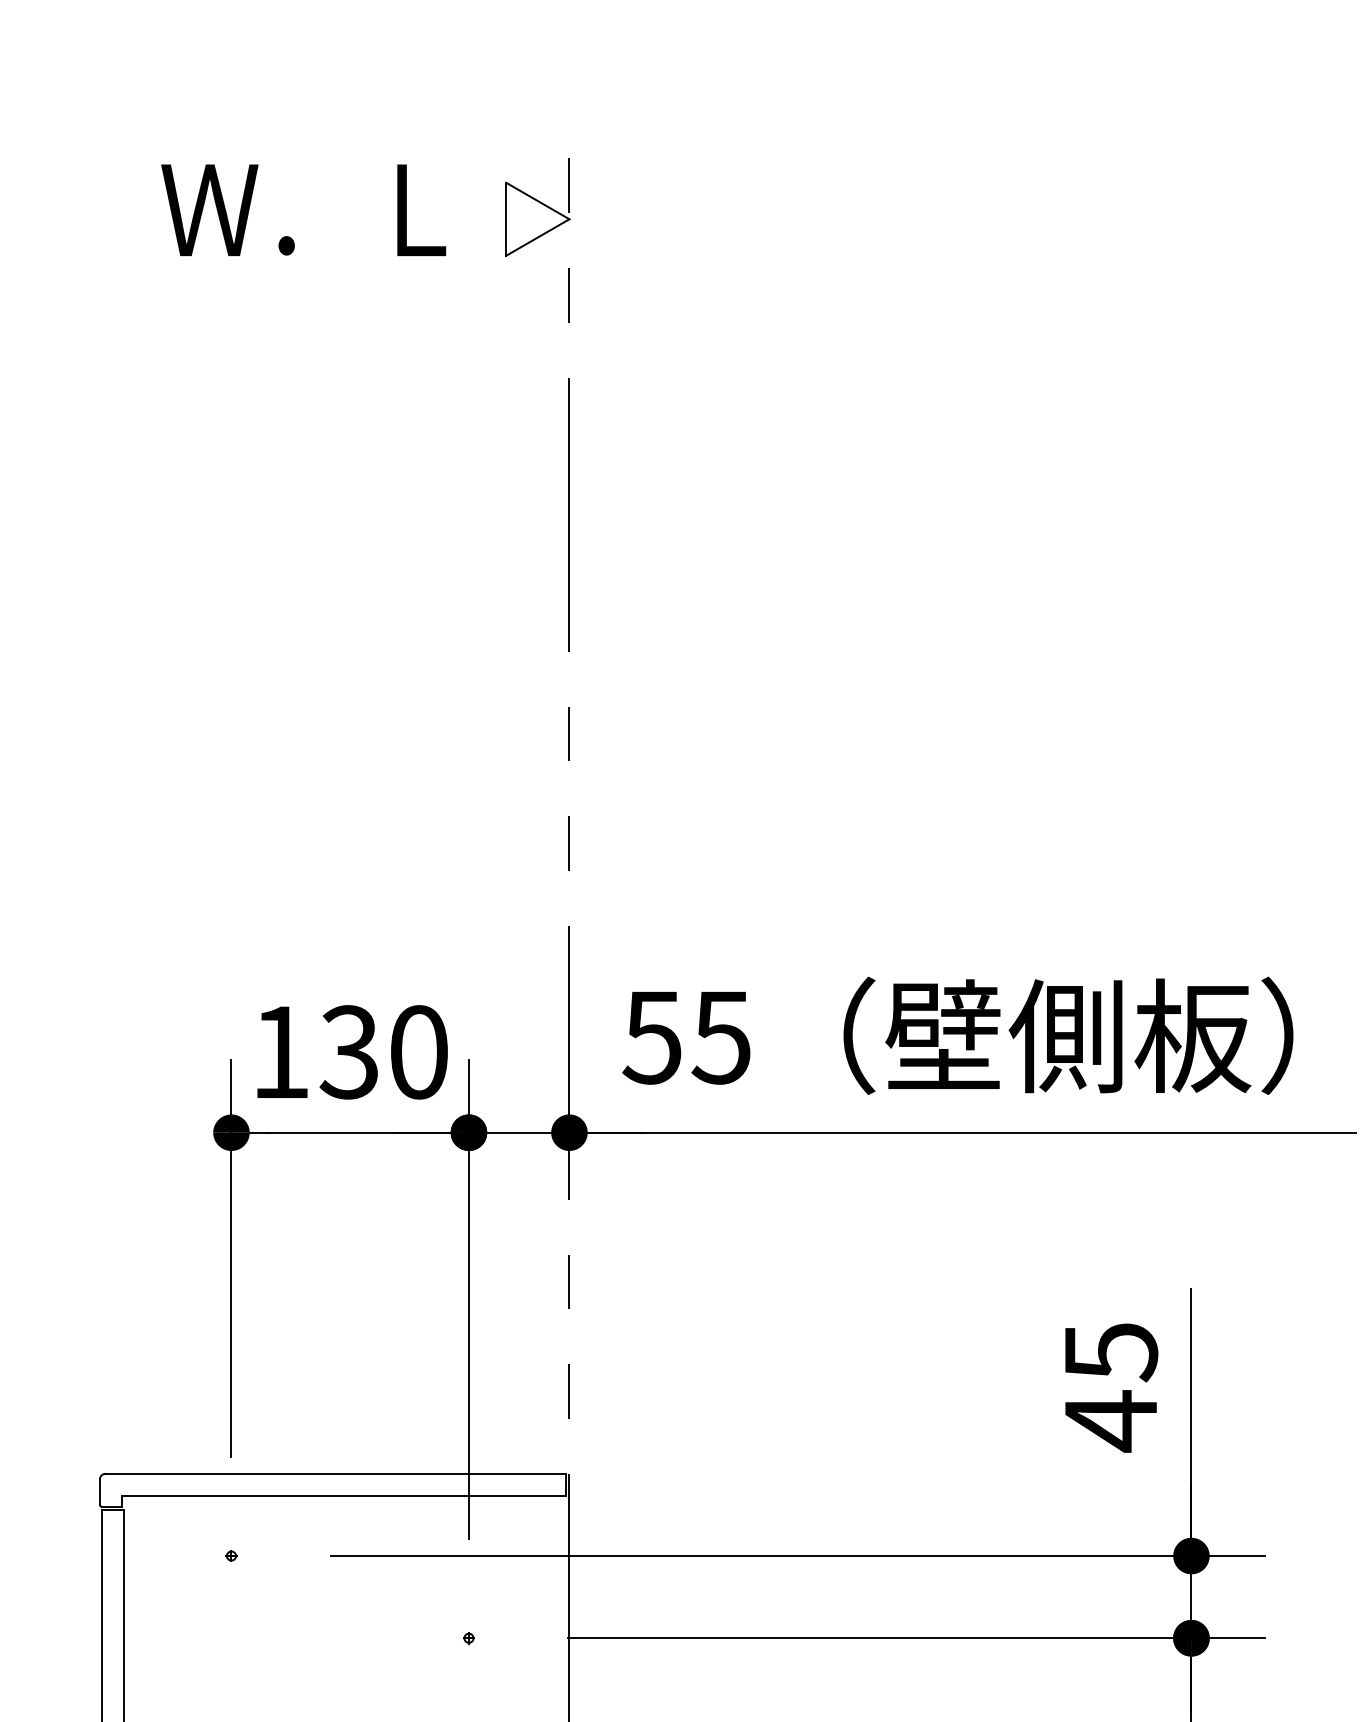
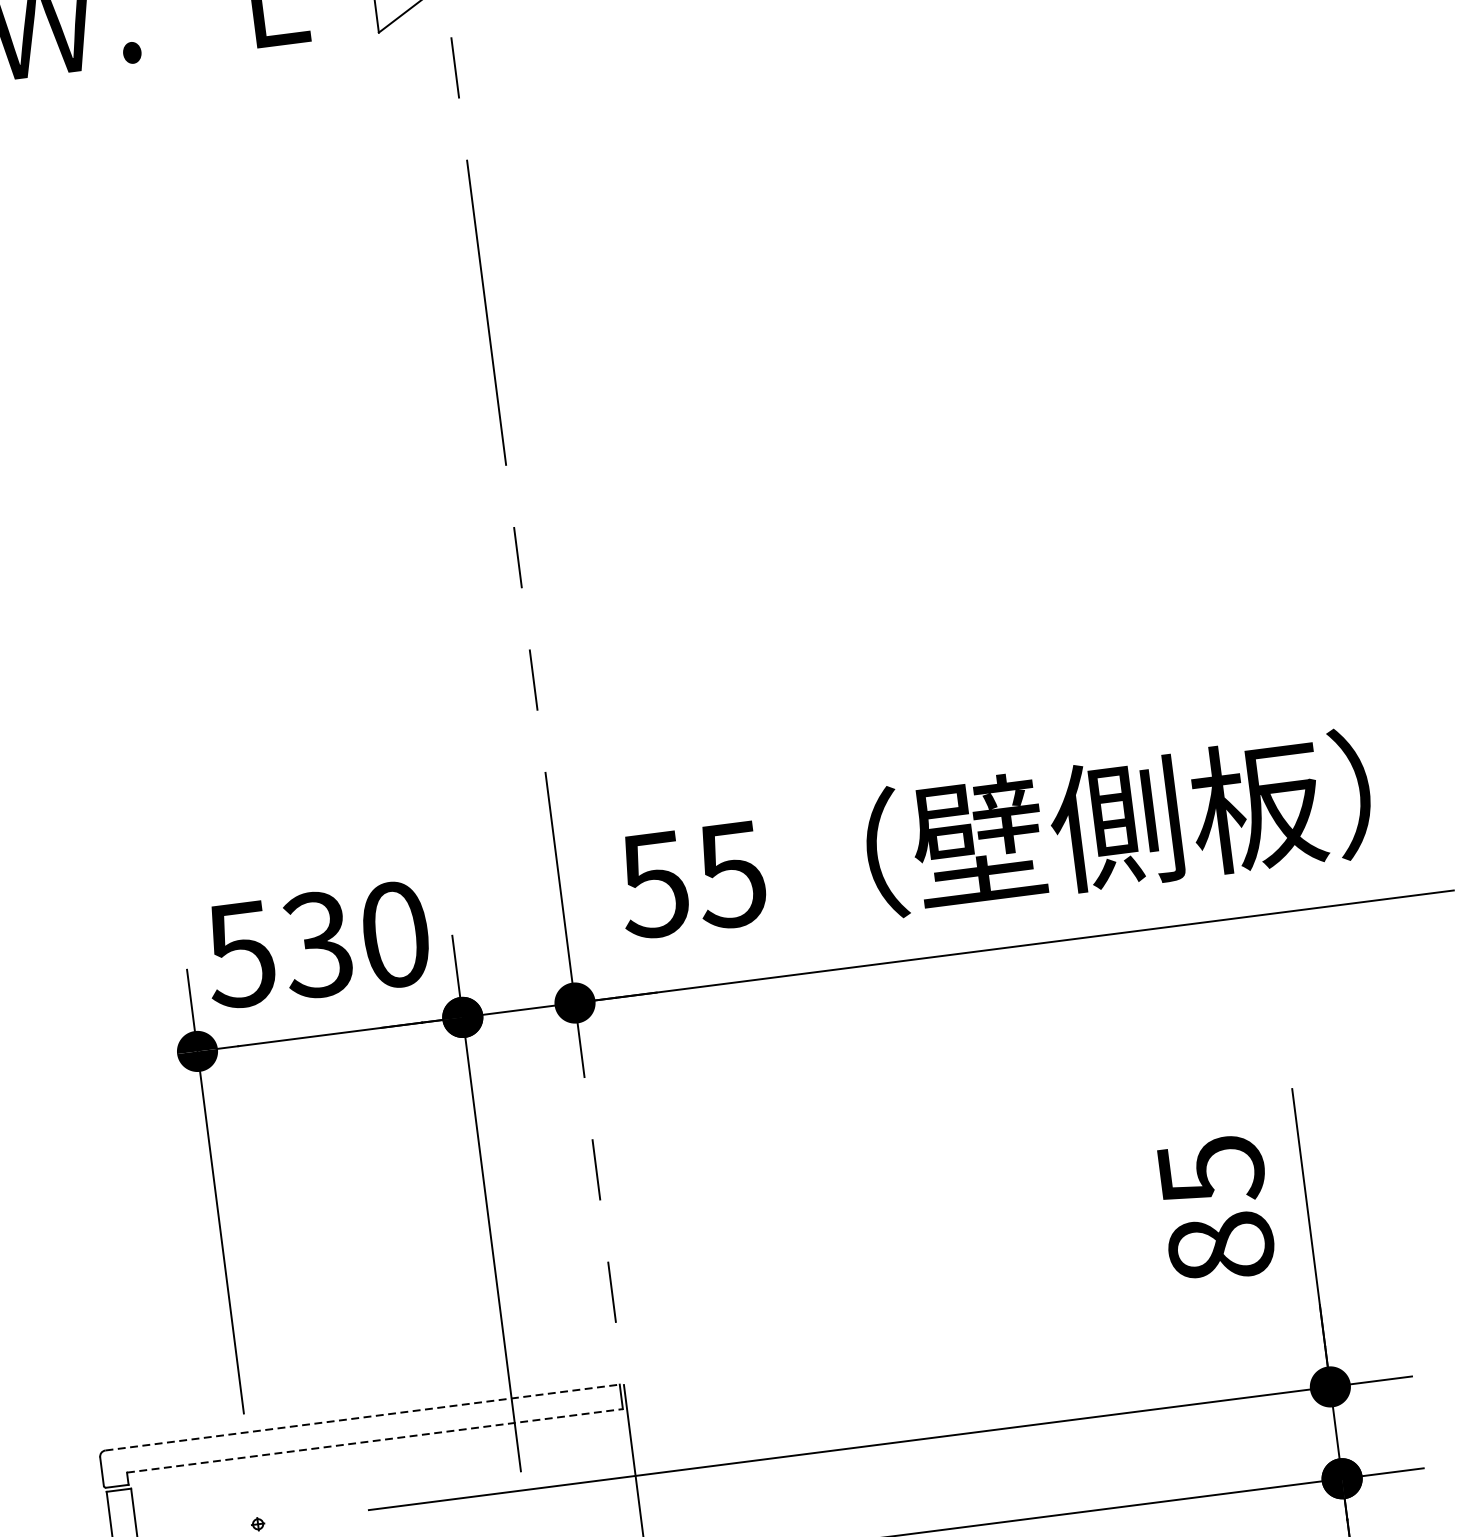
text: (279, 1052) -> (239, 954), 130 -> 530
text: (1111, 1421) -> (1221, 1248), 45 -> 85
line: (336, 1473) -> (363, 1417), solid -> dashed
line: (343, 1495) -> (374, 1440), solid -> dashed

